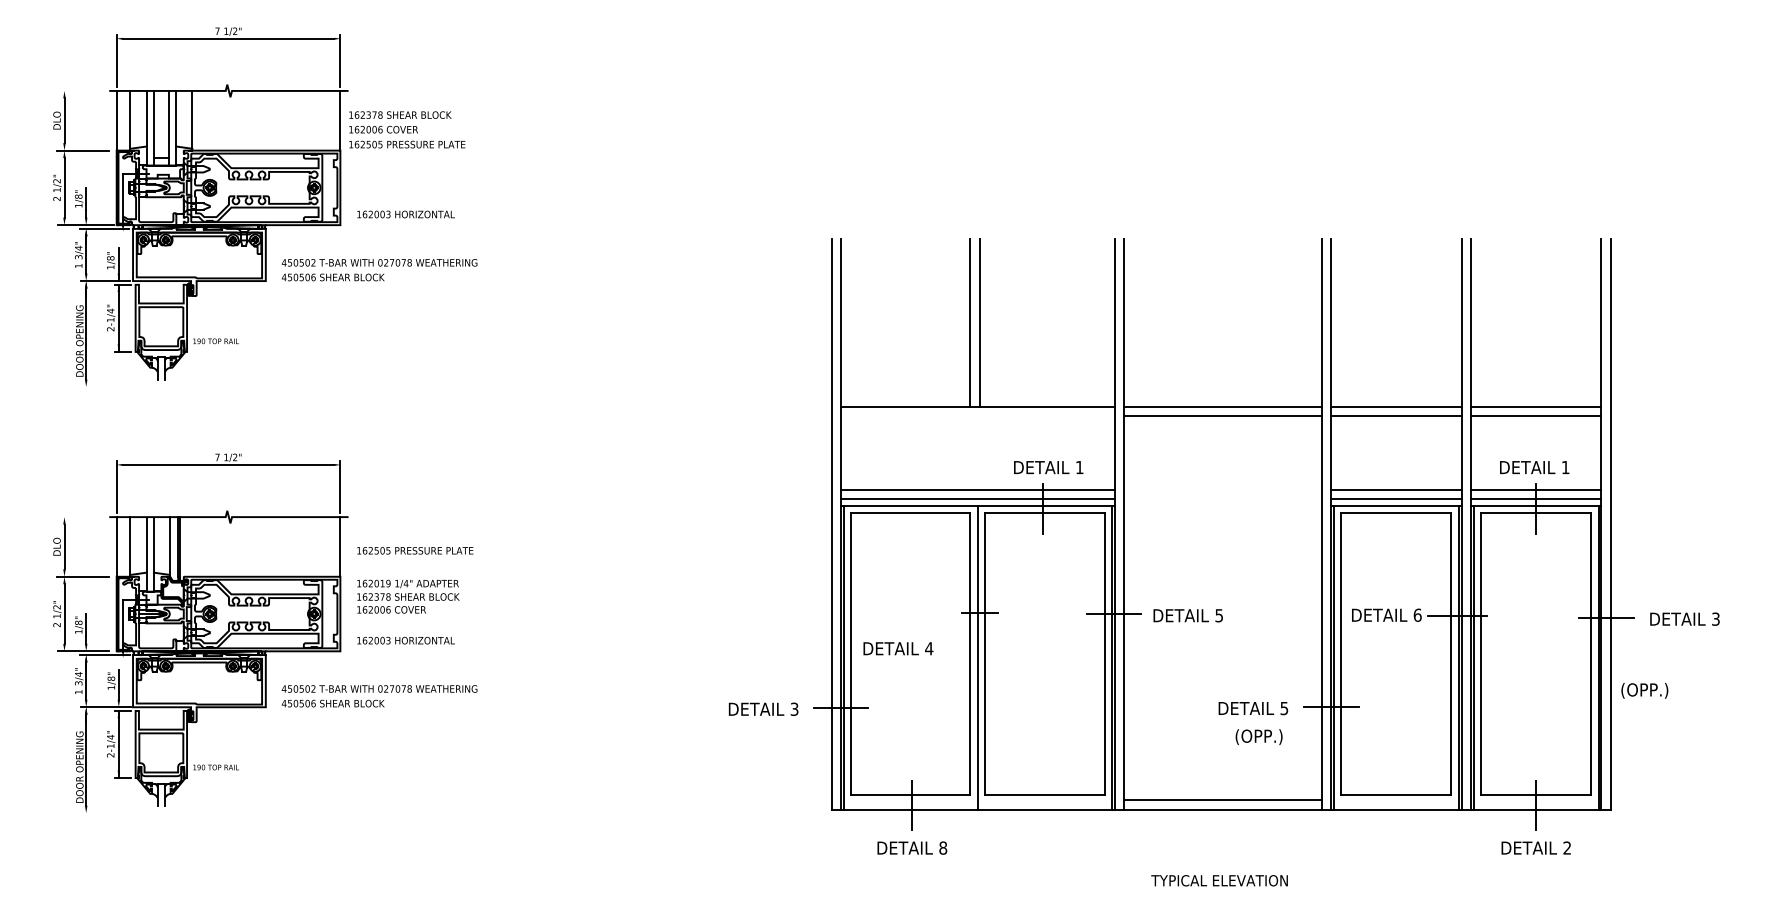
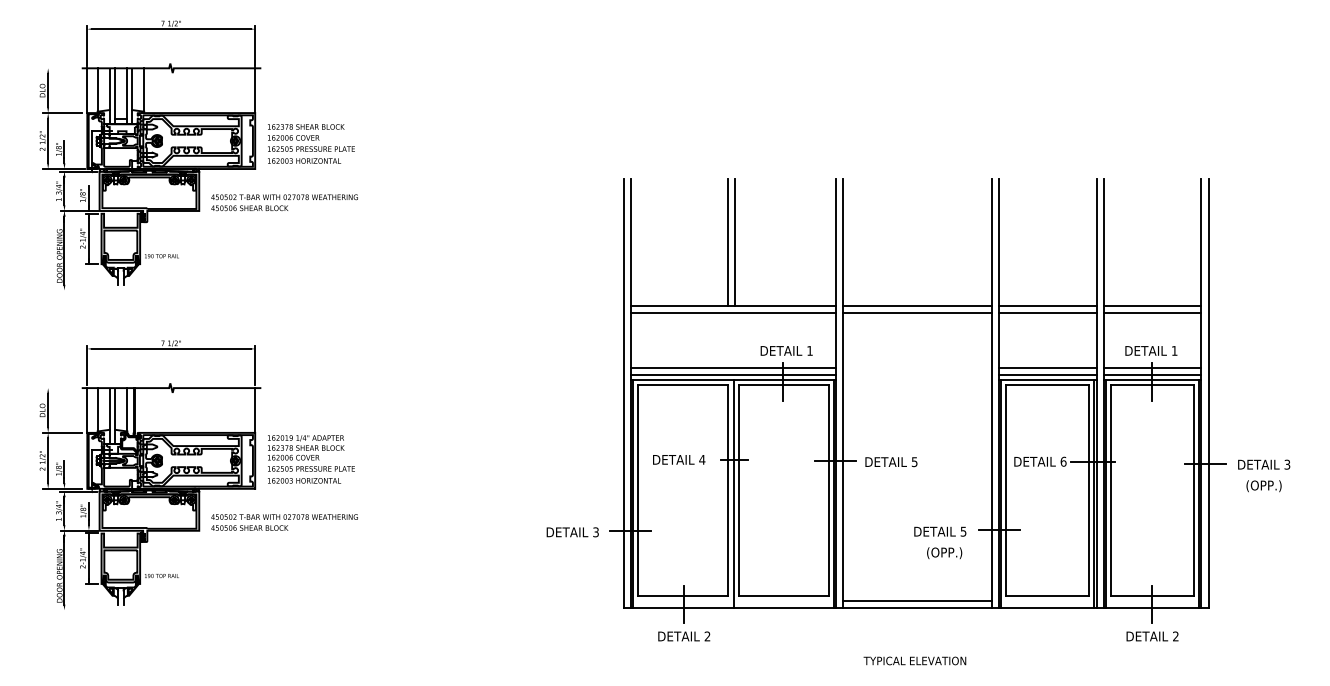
text: (407, 129) -> (311, 137), moved
line: (977, 416) -> (733, 312), added
text: (415, 550) -> (311, 468), moved
text: (898, 648) -> (679, 459), moved
text: (1644, 690) -> (1263, 485), moved
text: (943, 847) -> (707, 636), 8 -> 2

